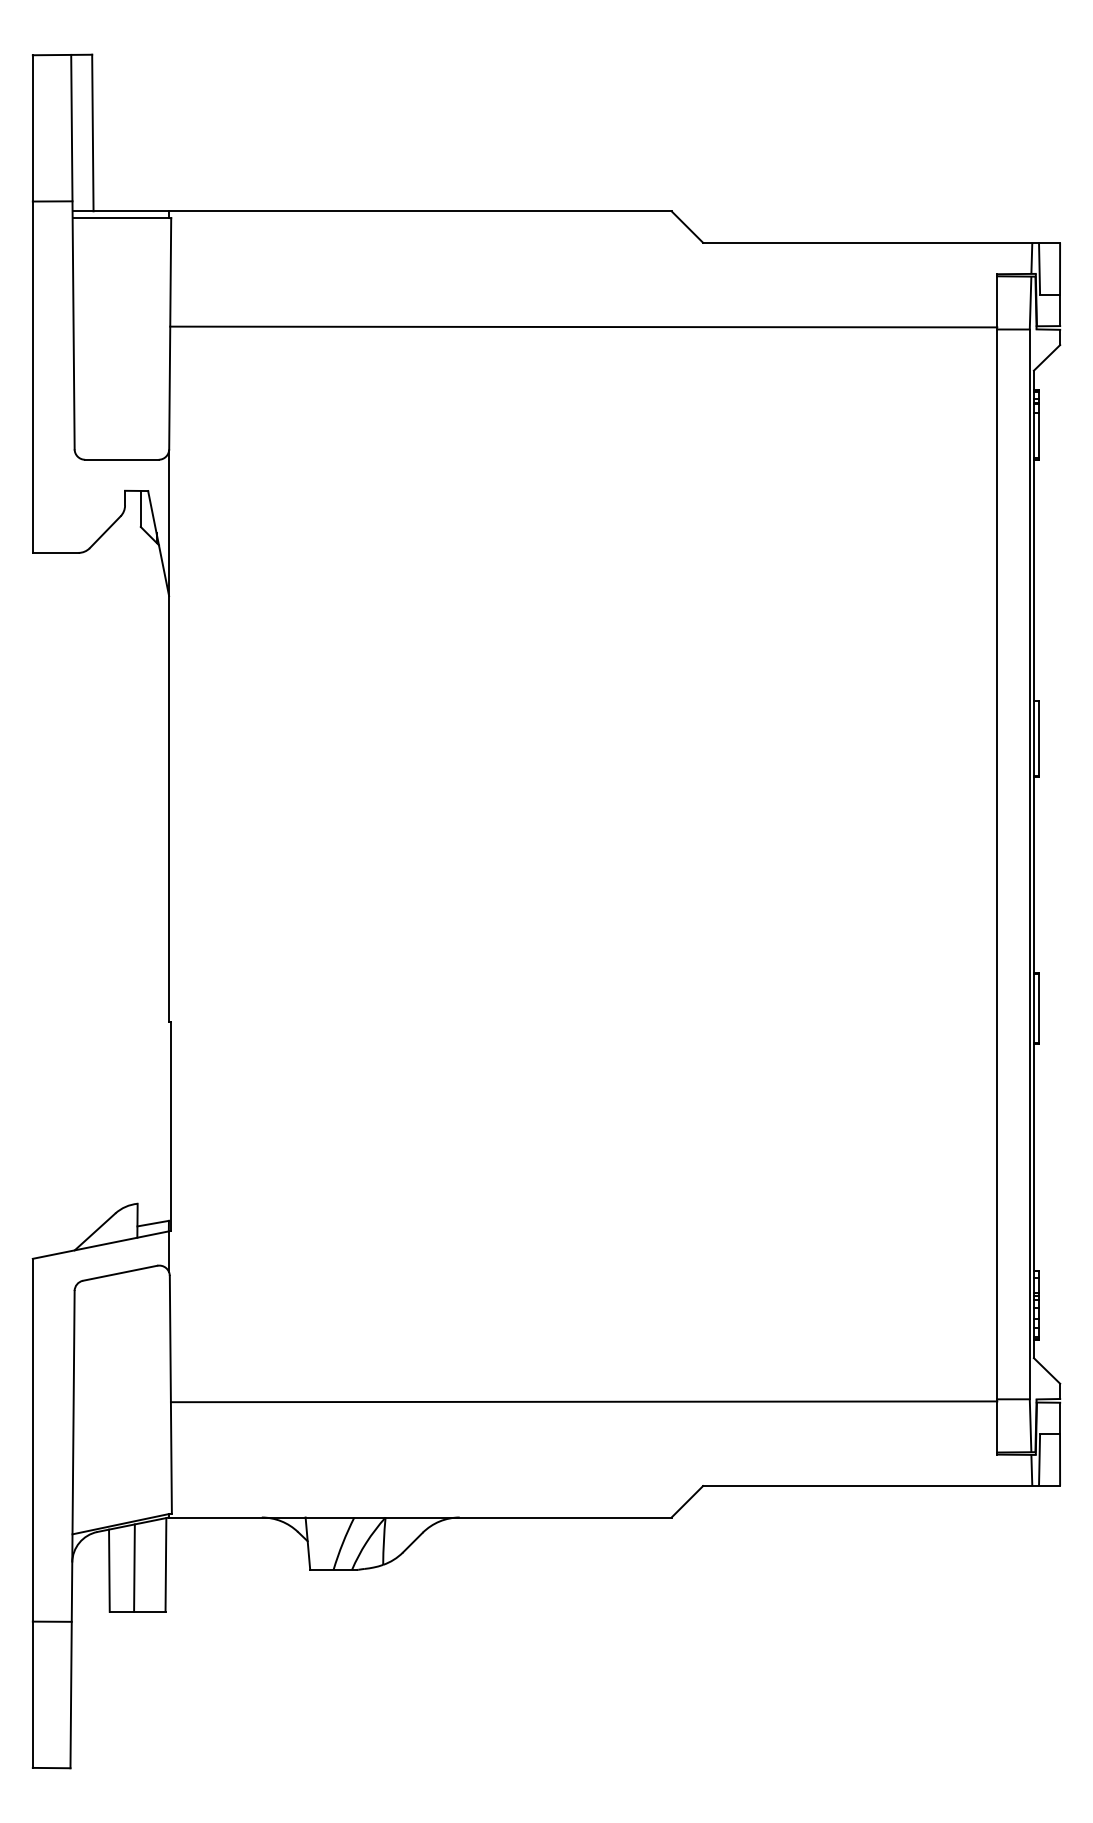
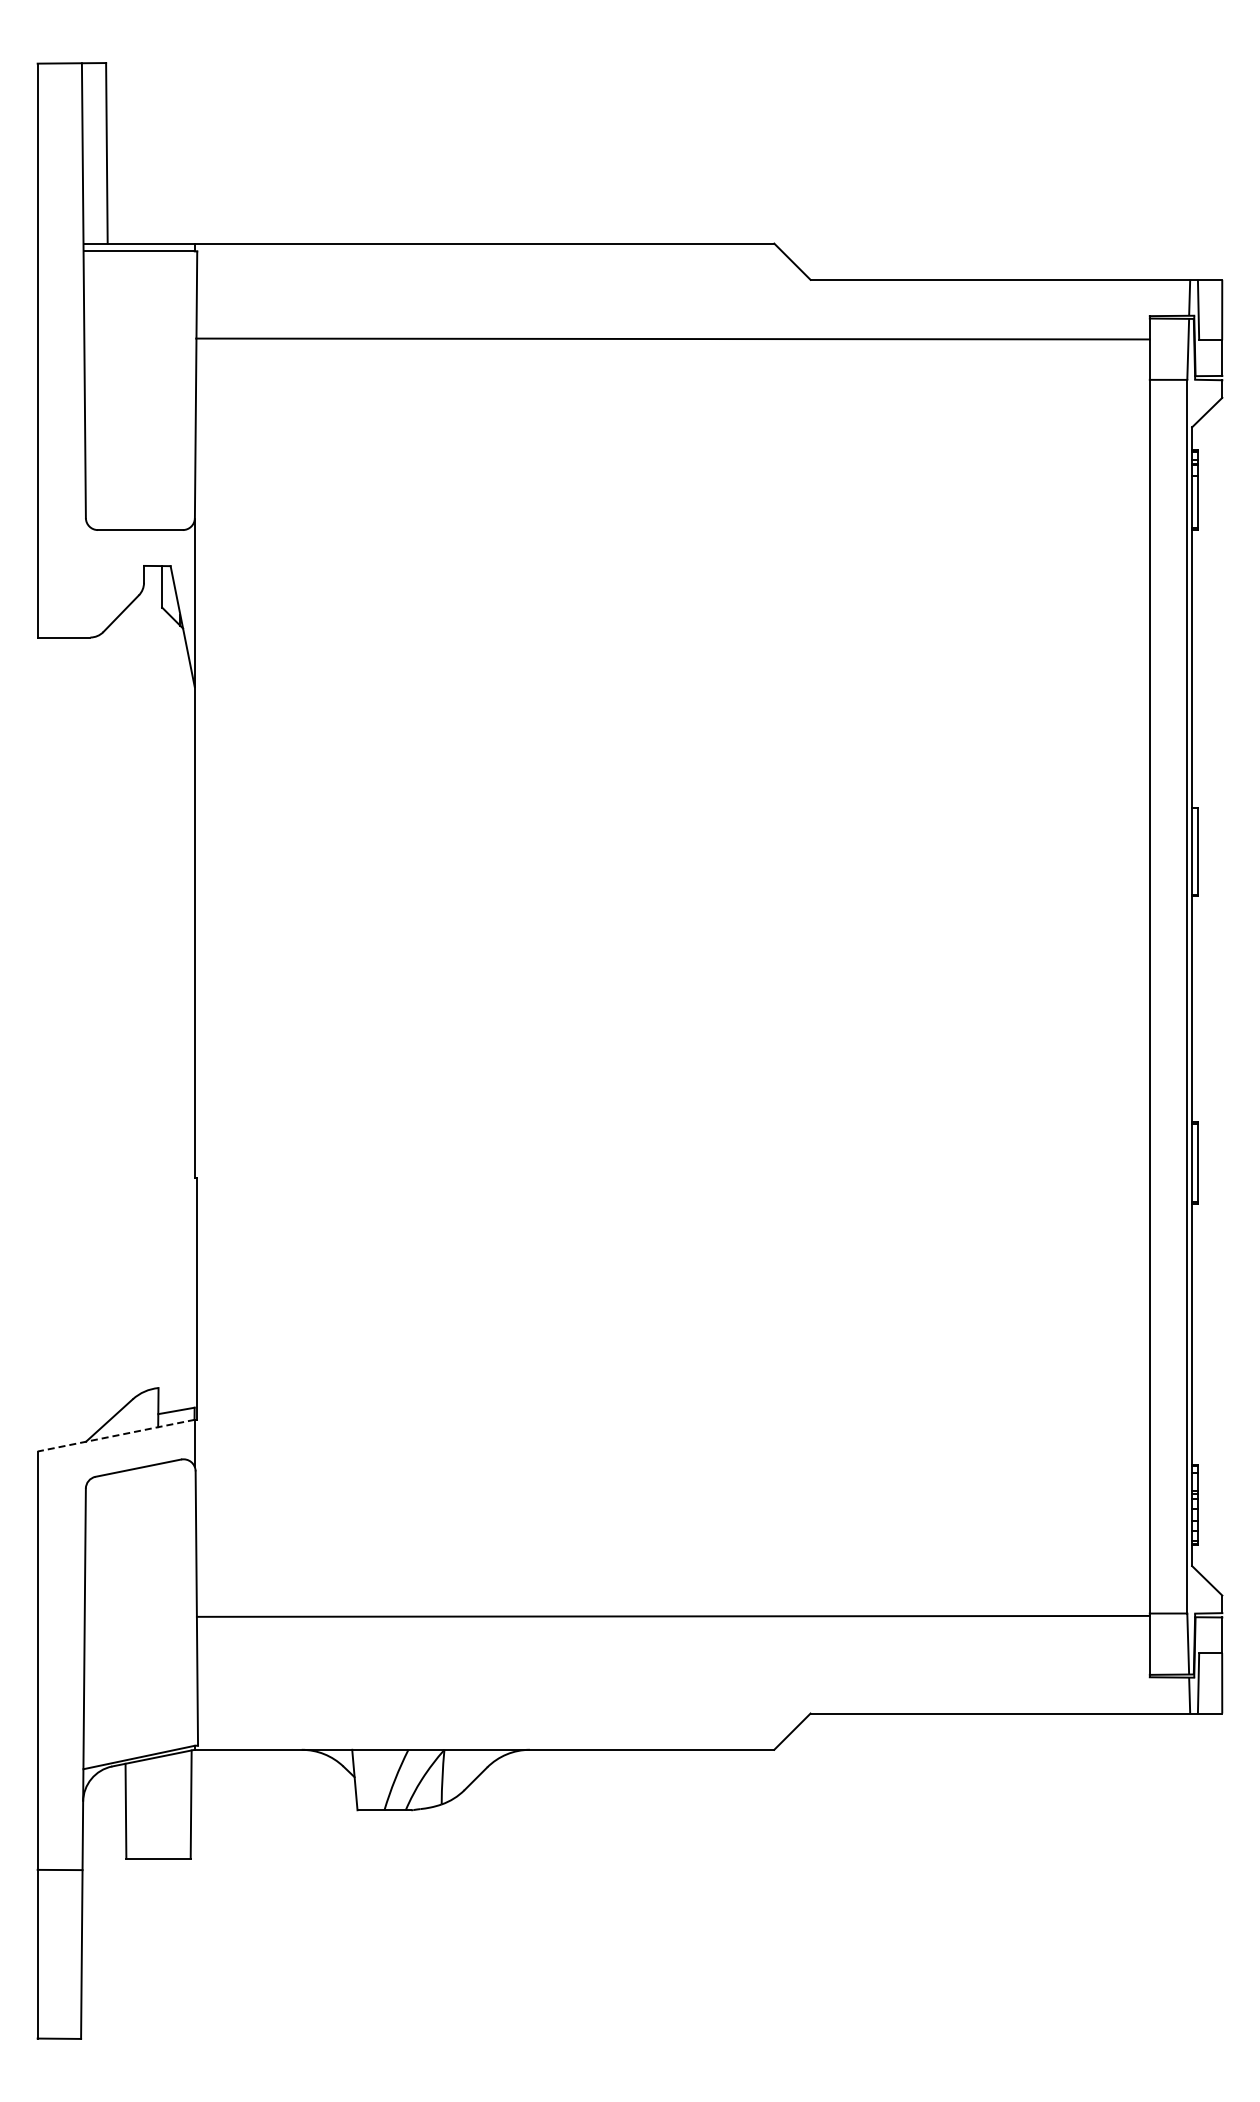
line: (52, 201) -> (60, 232), removed
line: (583, 326) -> (672, 338), moved
line: (100, 1244) -> (115, 1435), solid -> dashed
line: (134, 1567) -> (154, 1807), removed

